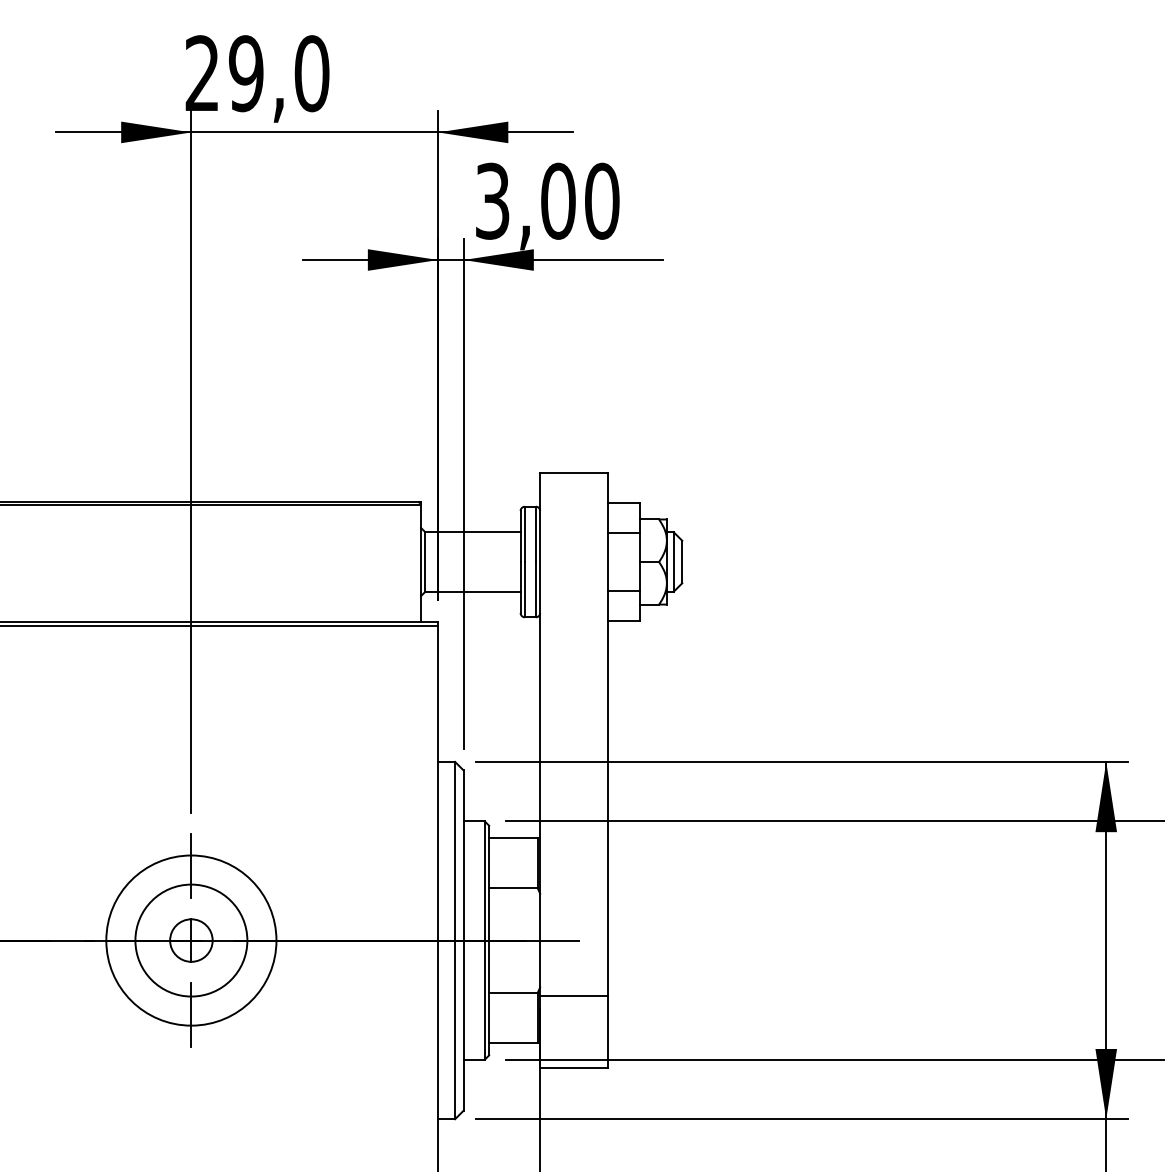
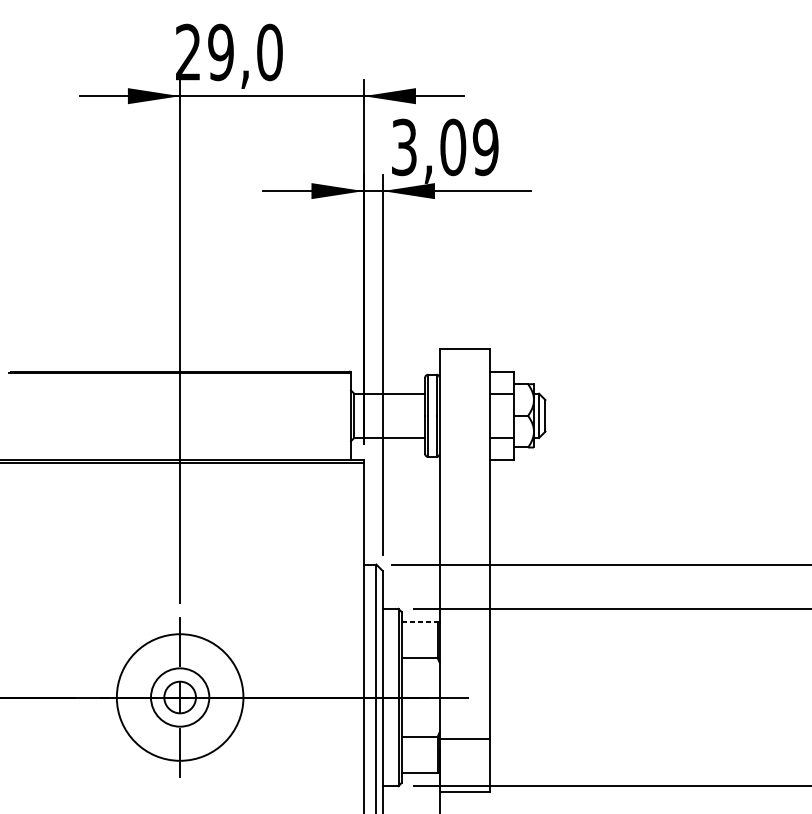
text: (601, 200) -> (485, 146), 3,00 -> 3,09
line: (513, 838) -> (419, 621), solid -> dashed
circle: (191, 940) -> (180, 697), size x0.7

